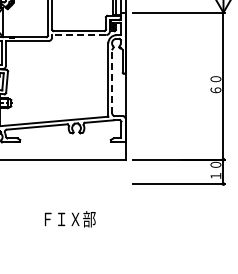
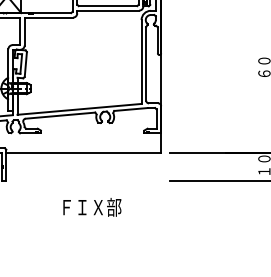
line: (78, 35) -> (107, 11), dashed -> solid
line: (112, 81) -> (146, 63), dashed -> solid
text: (70, 219) -> (92, 207), moved

